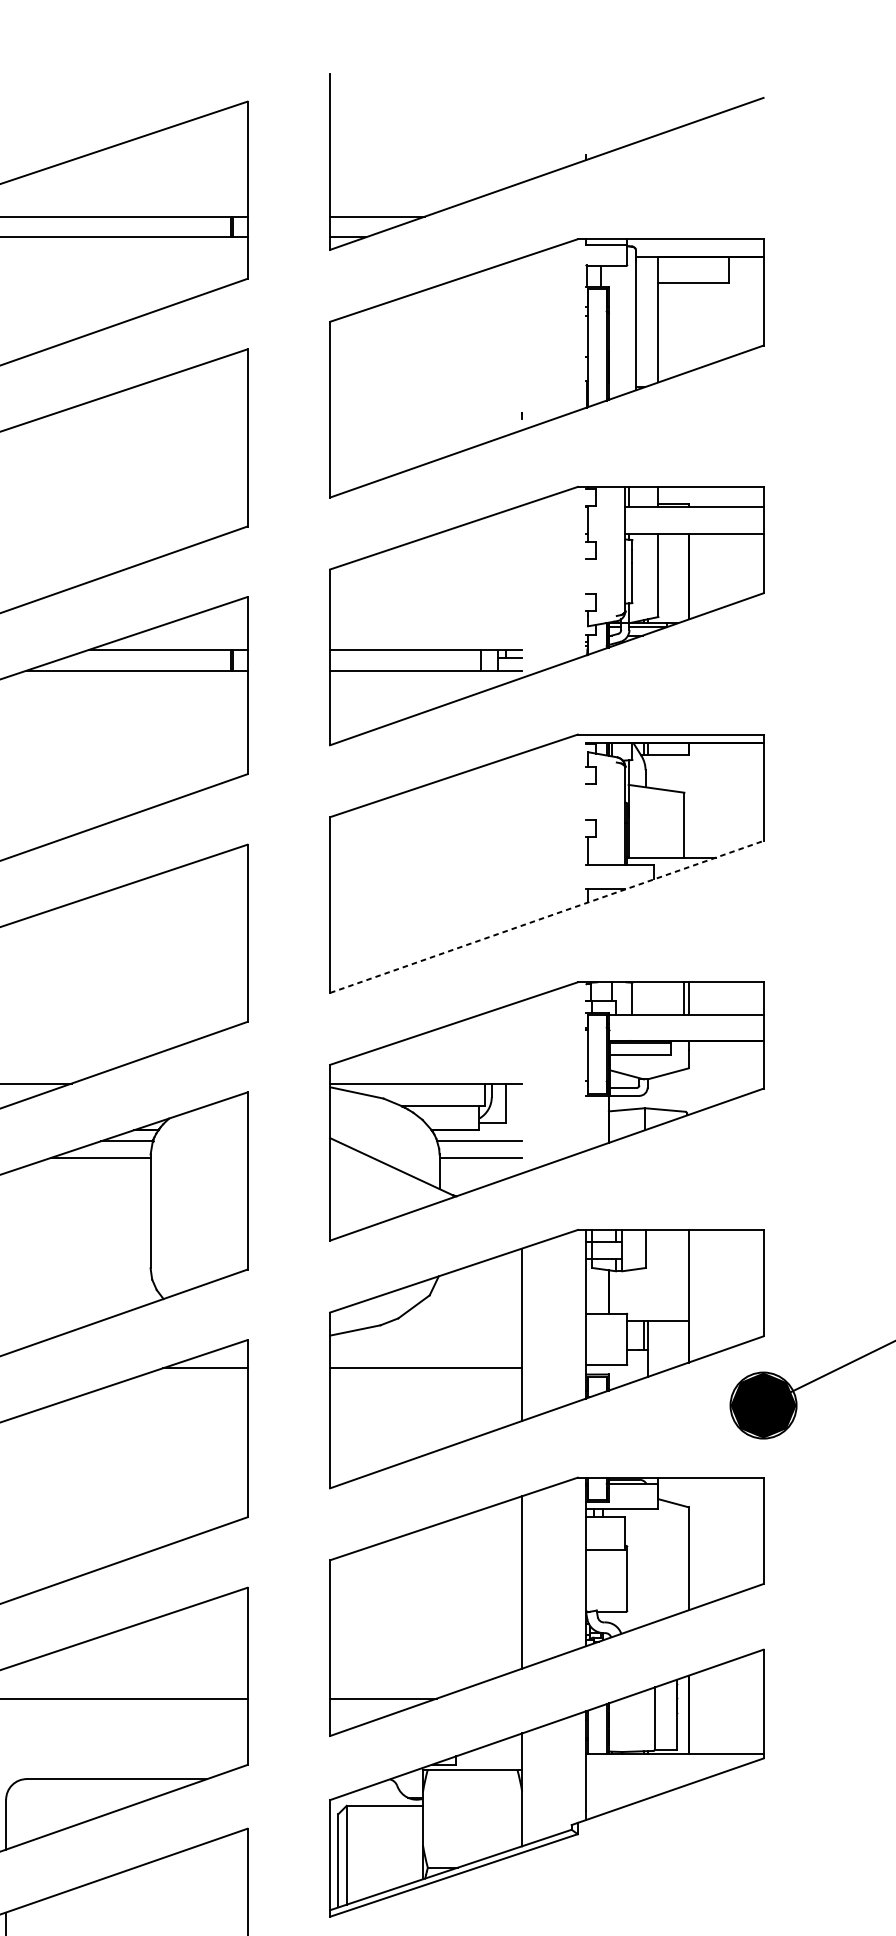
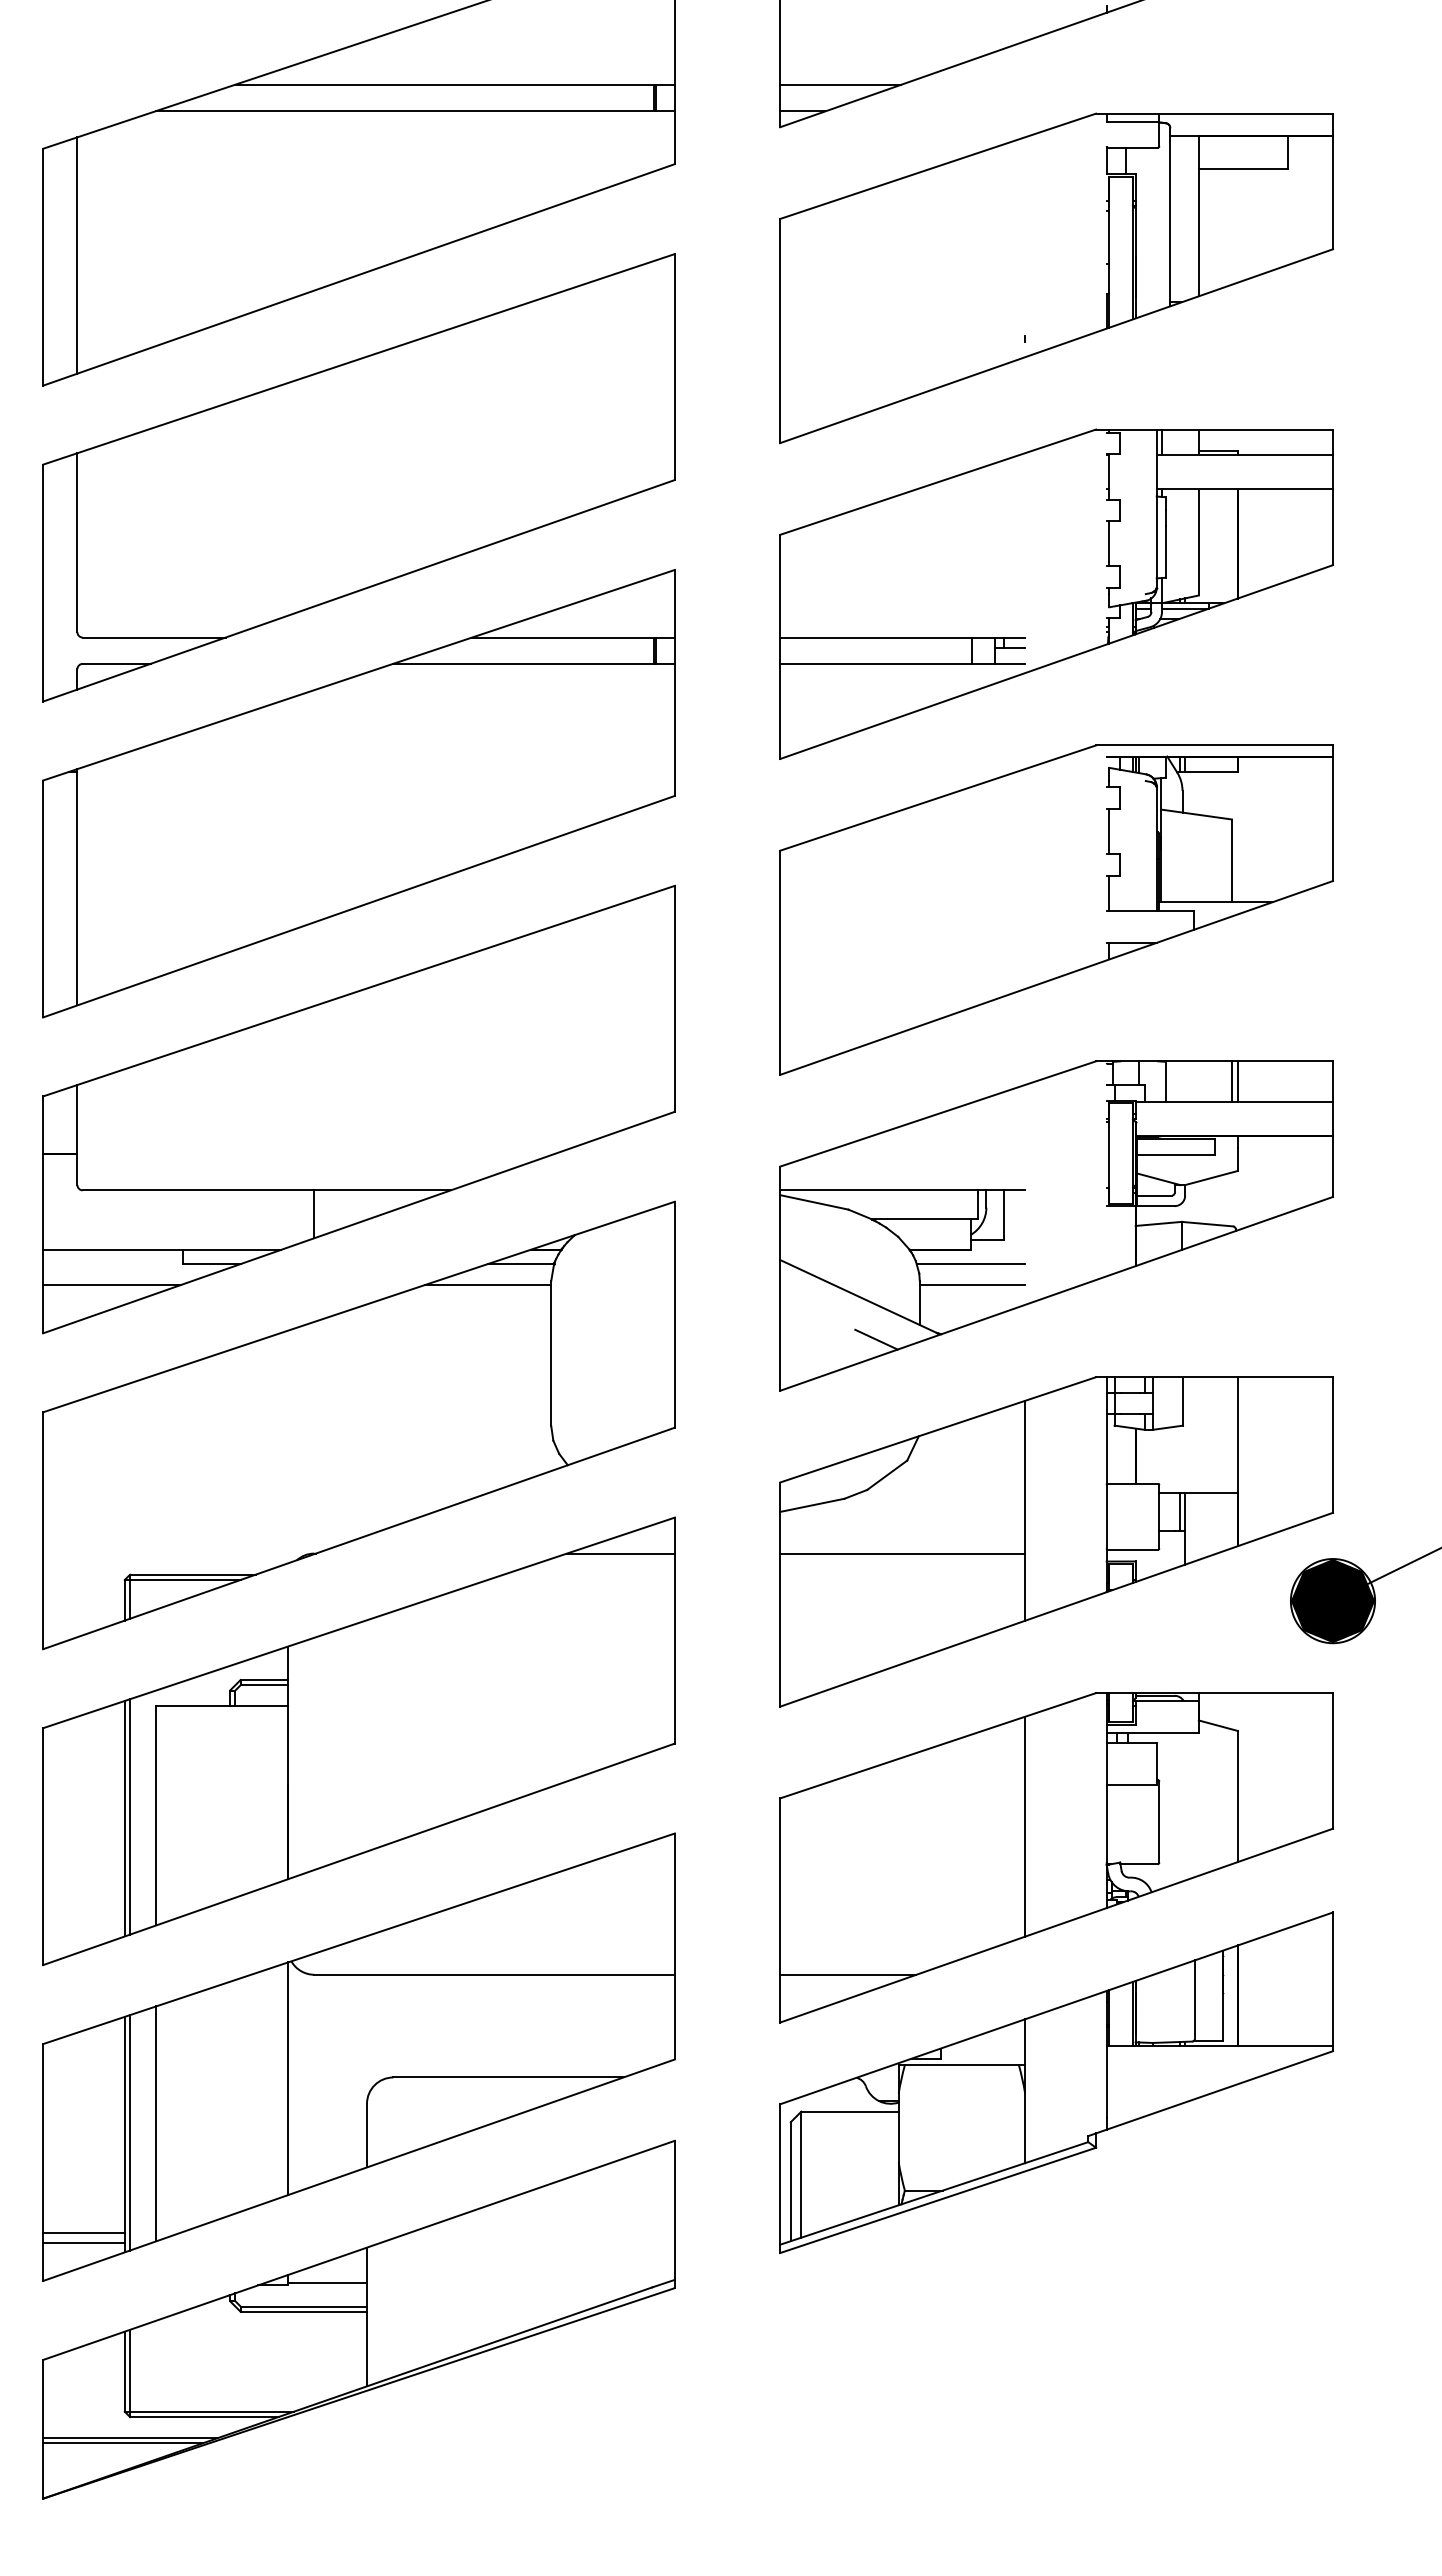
line: (588, 576) -> (1109, 543), added
line: (588, 801) -> (1109, 830), added
line: (546, 916) -> (1056, 977), dashed -> solid
line: (405, 1200) -> (876, 1339), added

